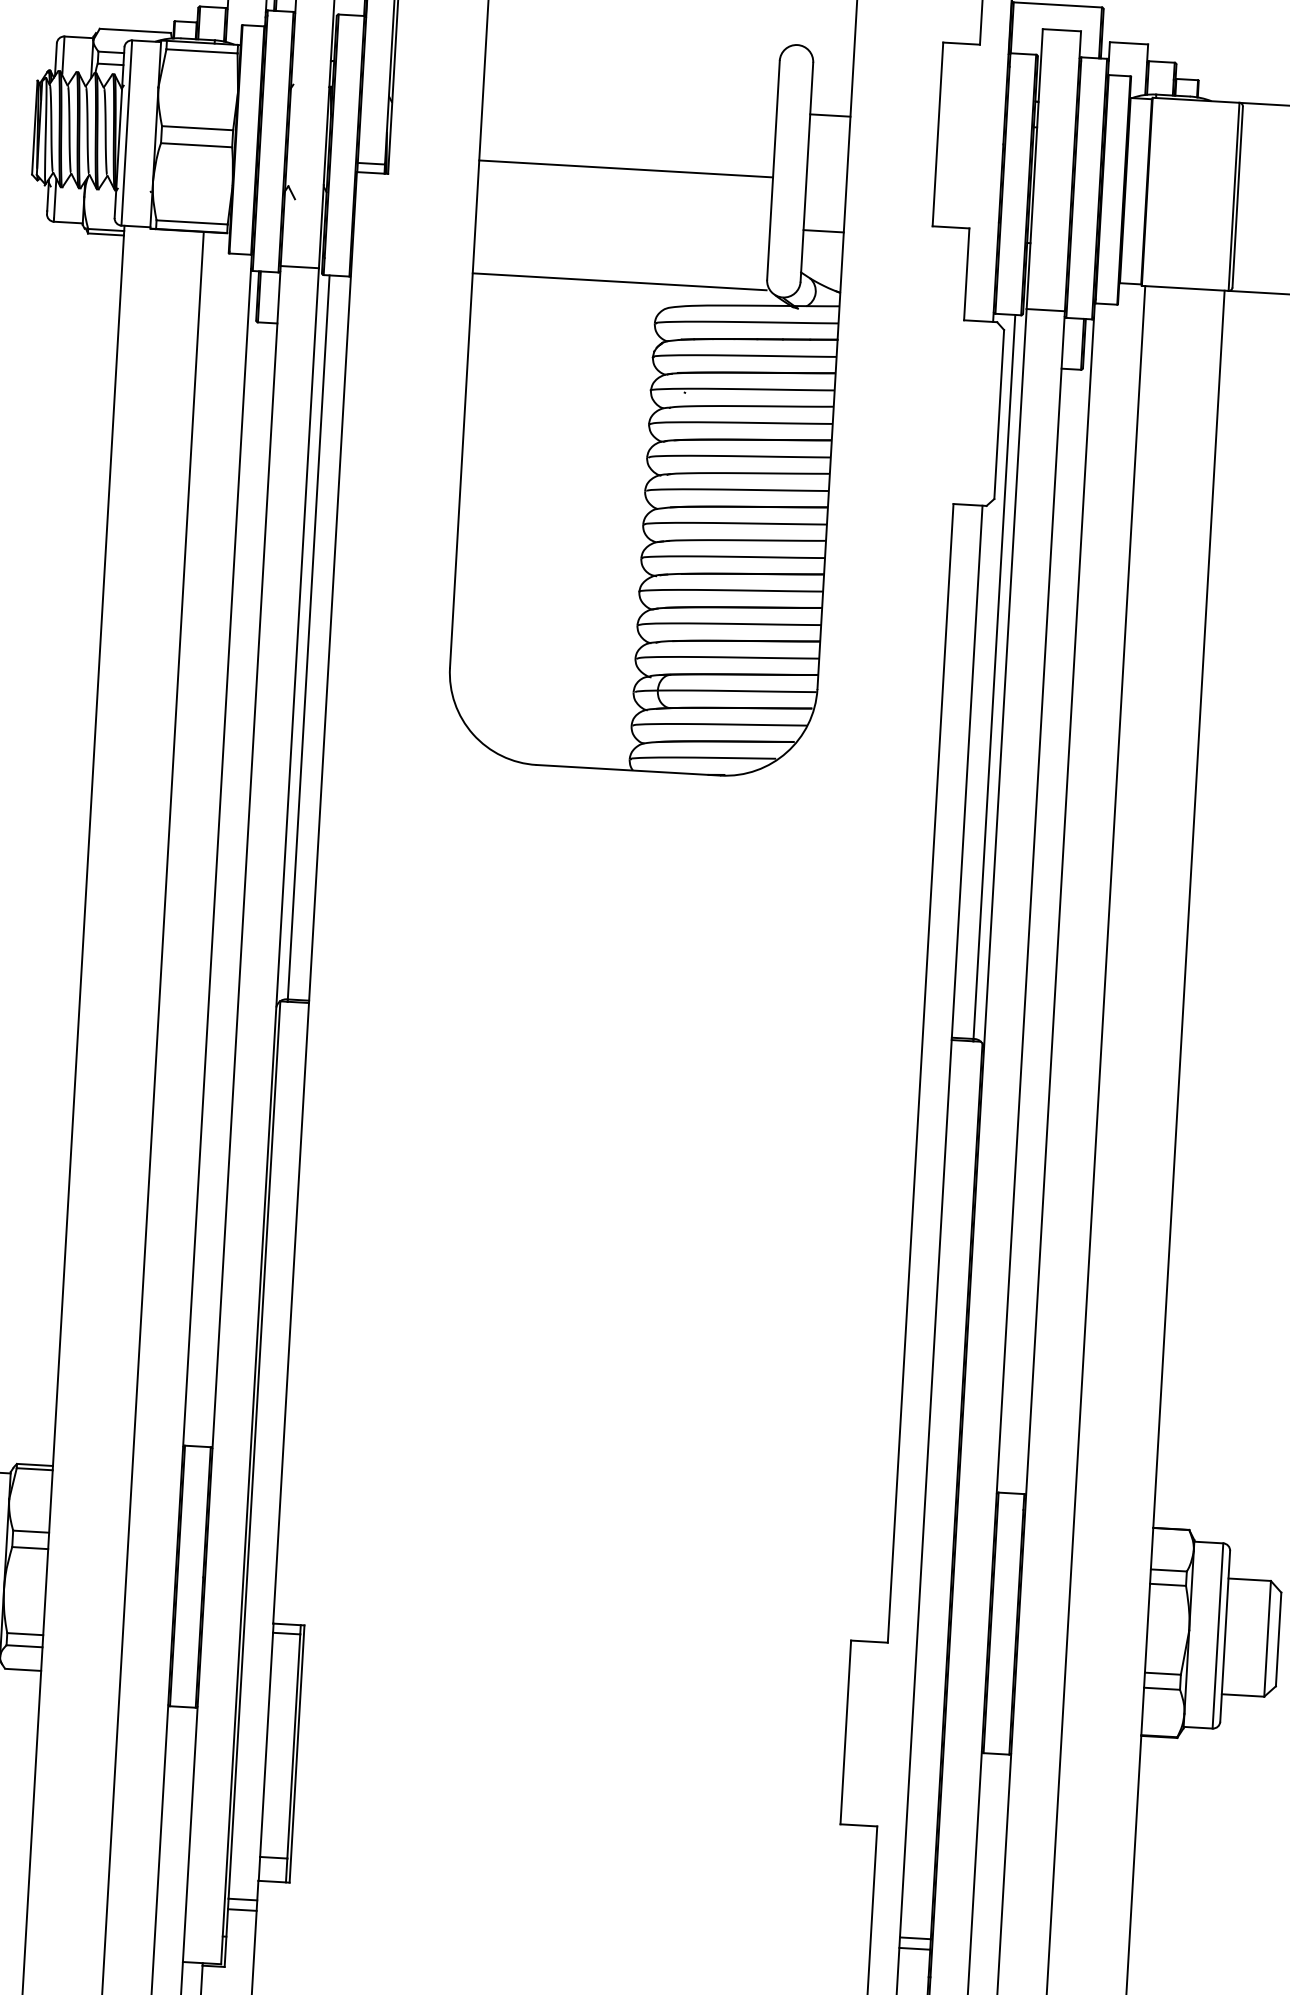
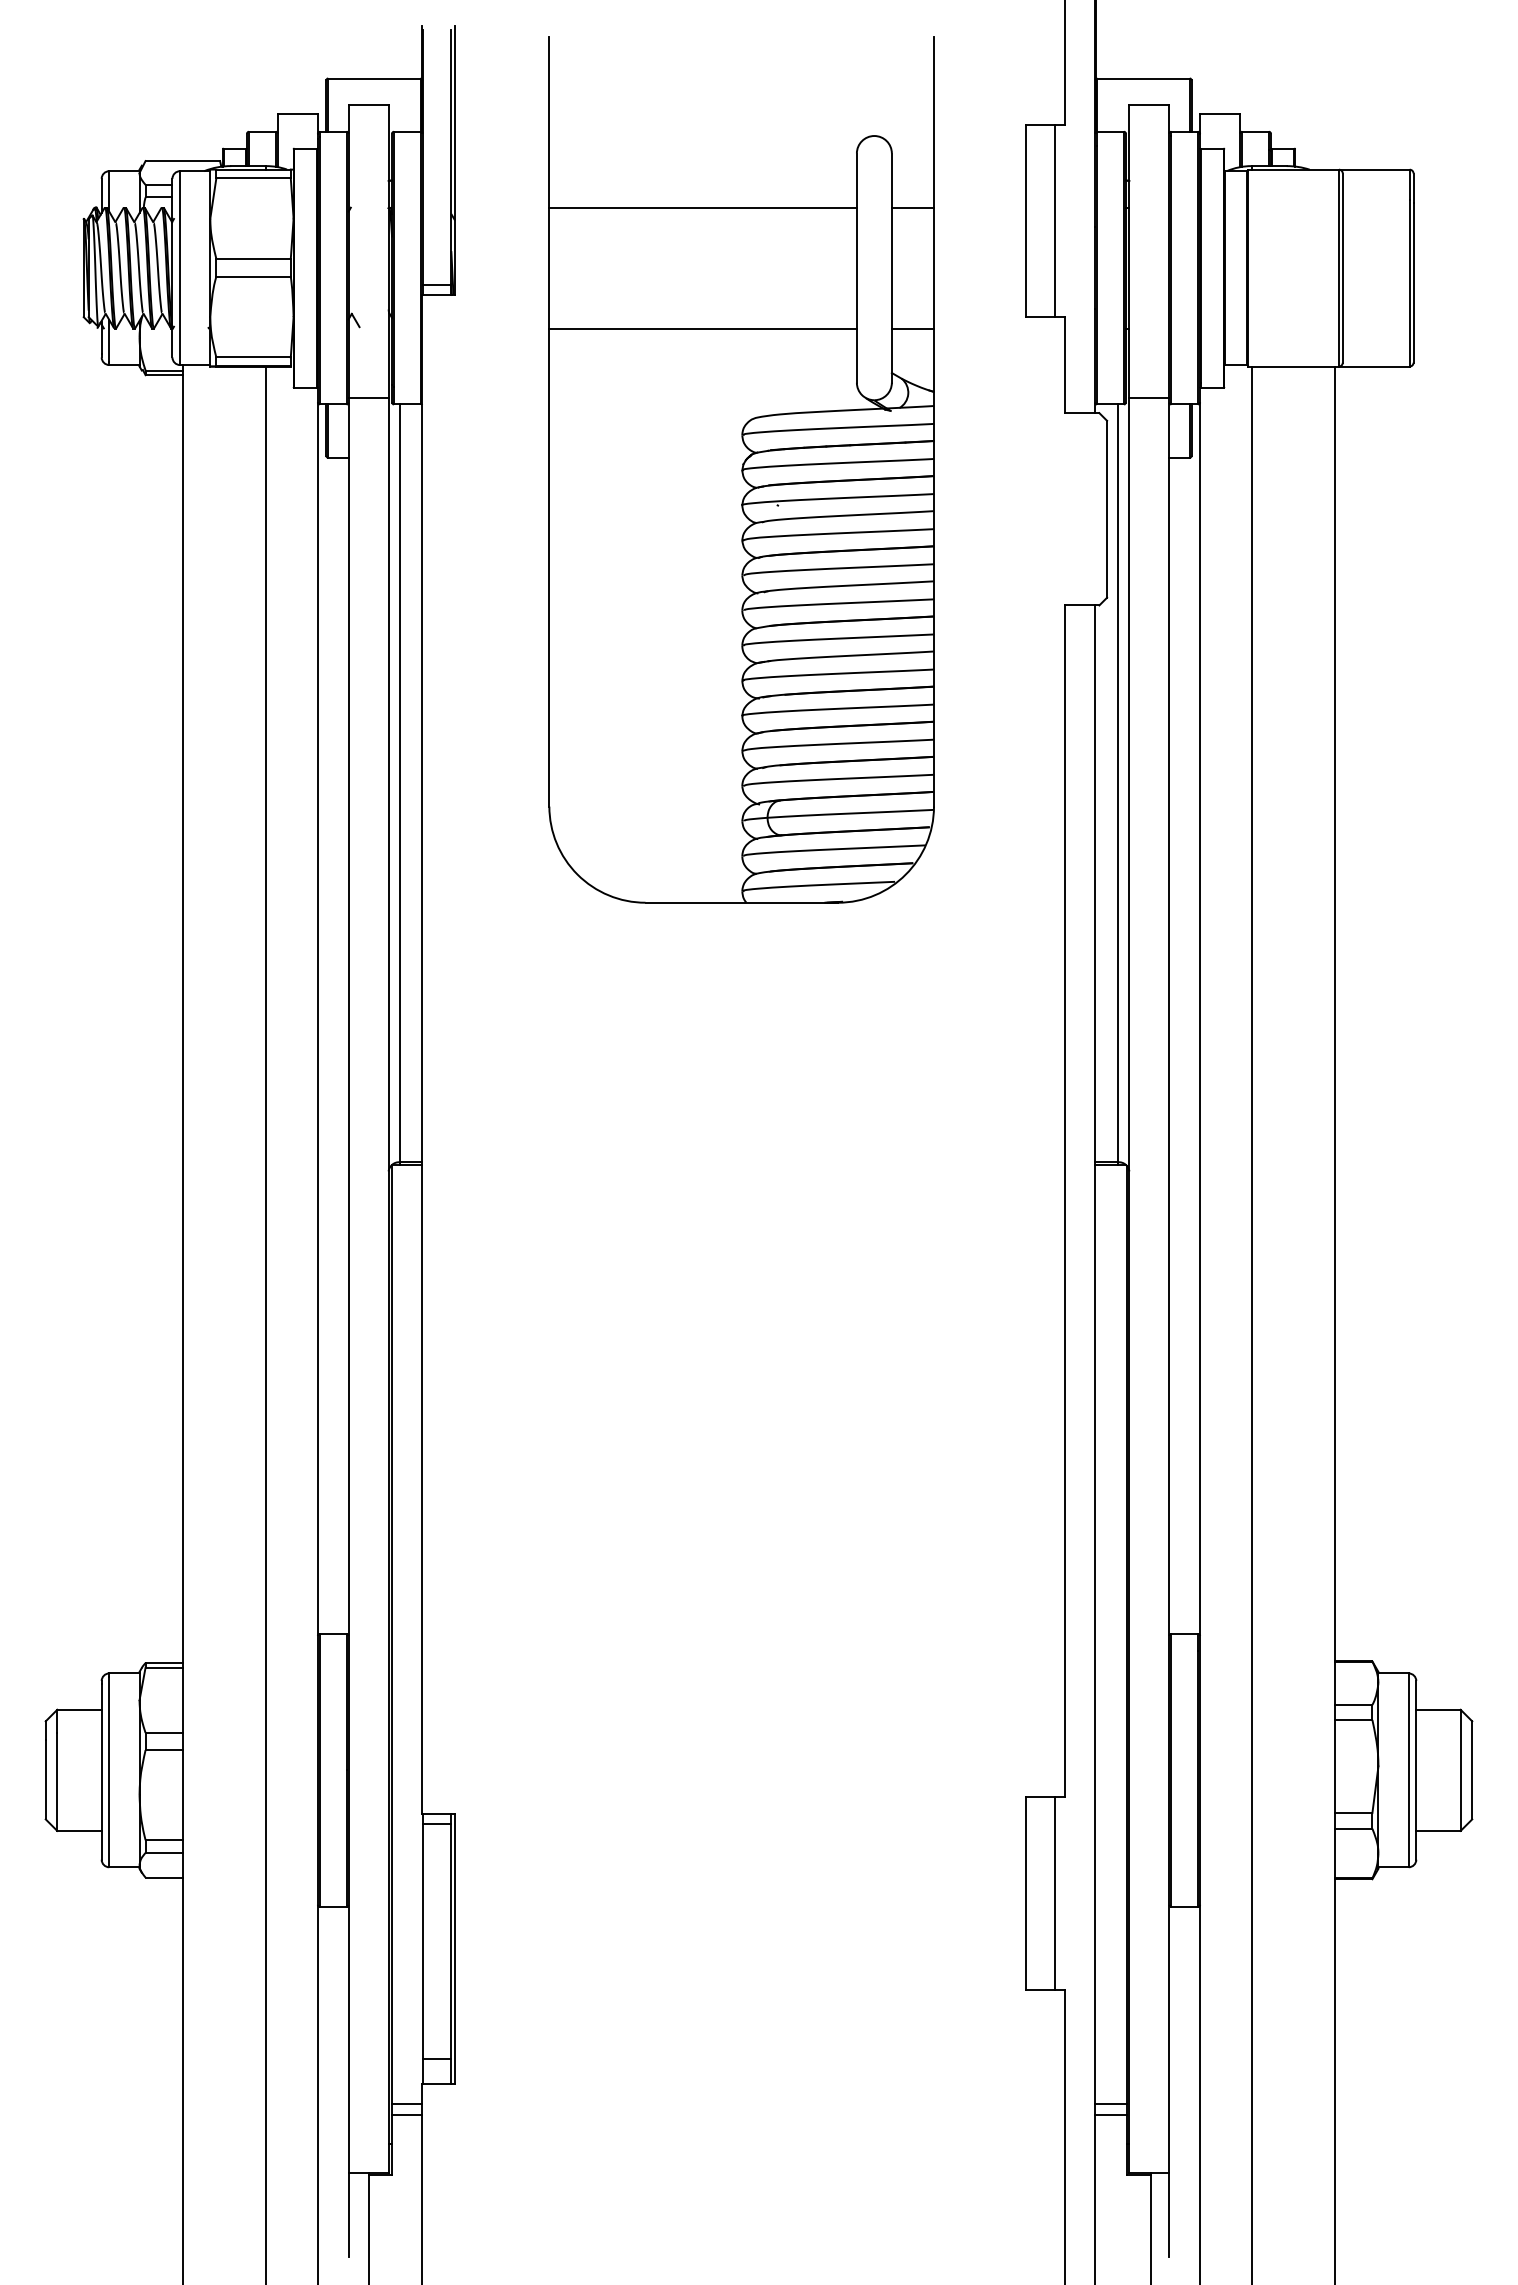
line: (965, 135) -> (1055, 220), added
line: (625, 168) -> (702, 207), moved
line: (619, 281) -> (702, 328), moved
line: (873, 1734) -> (1055, 1893), added

